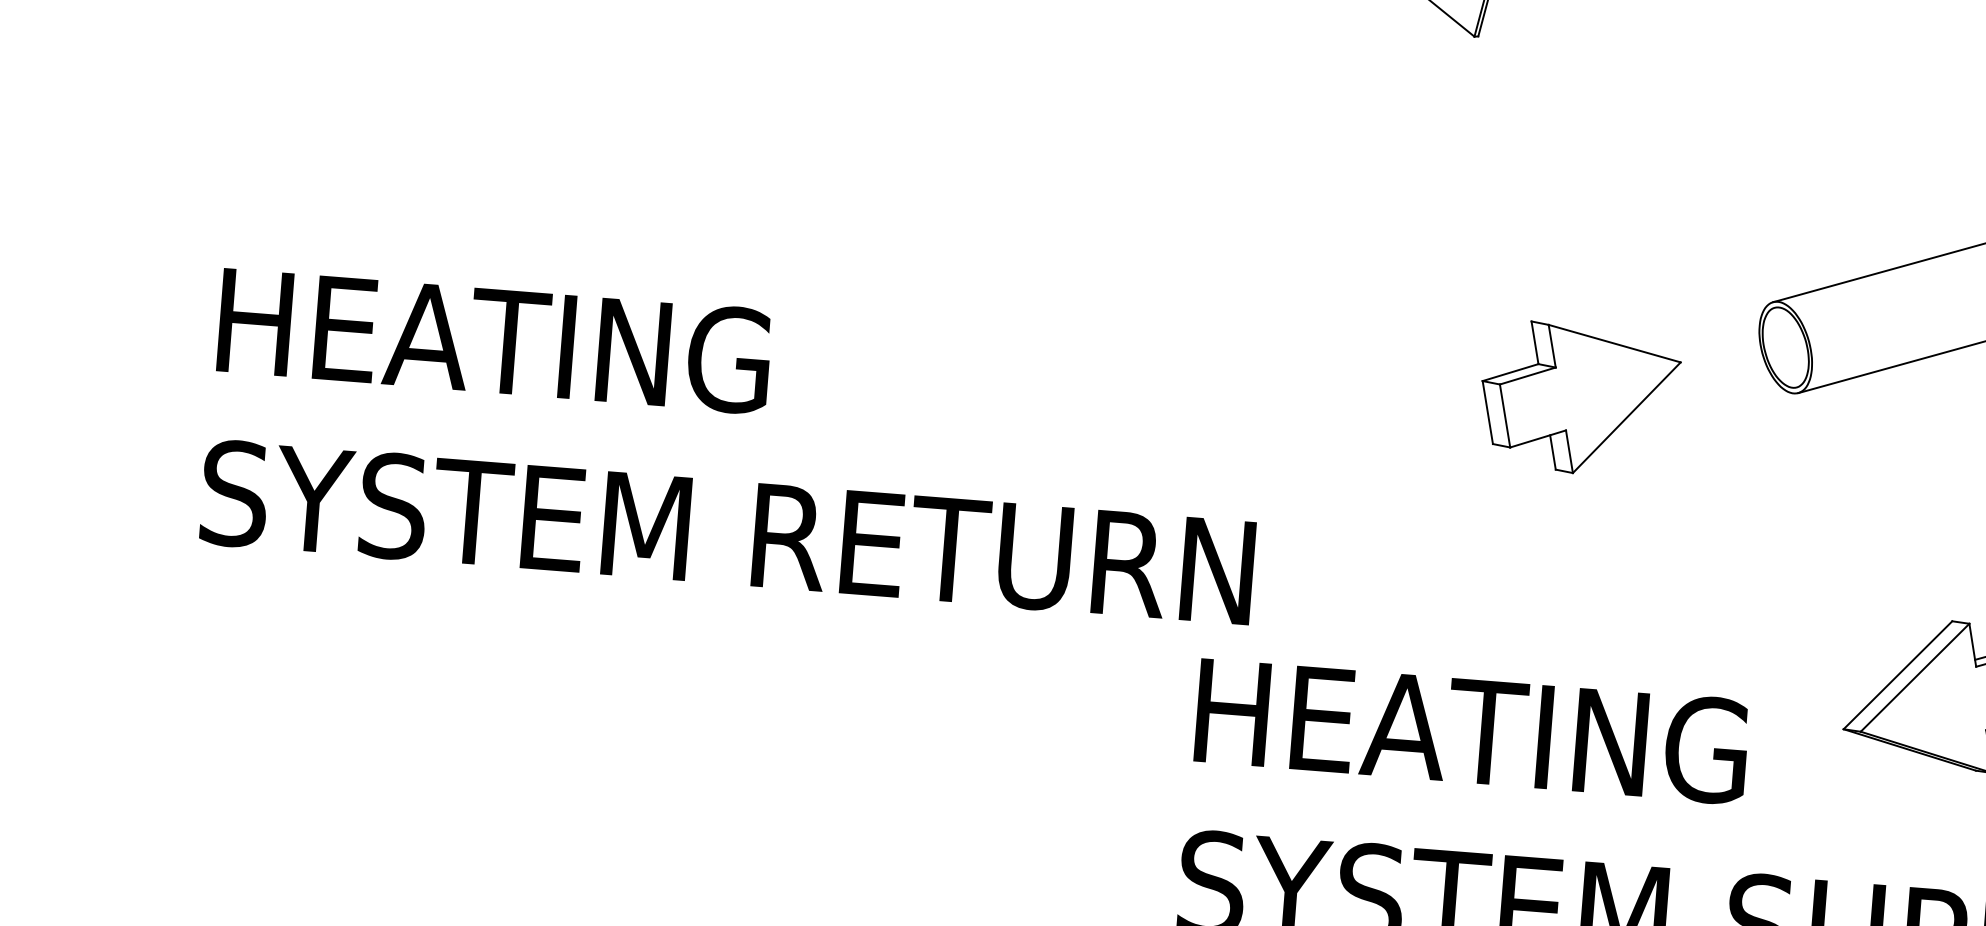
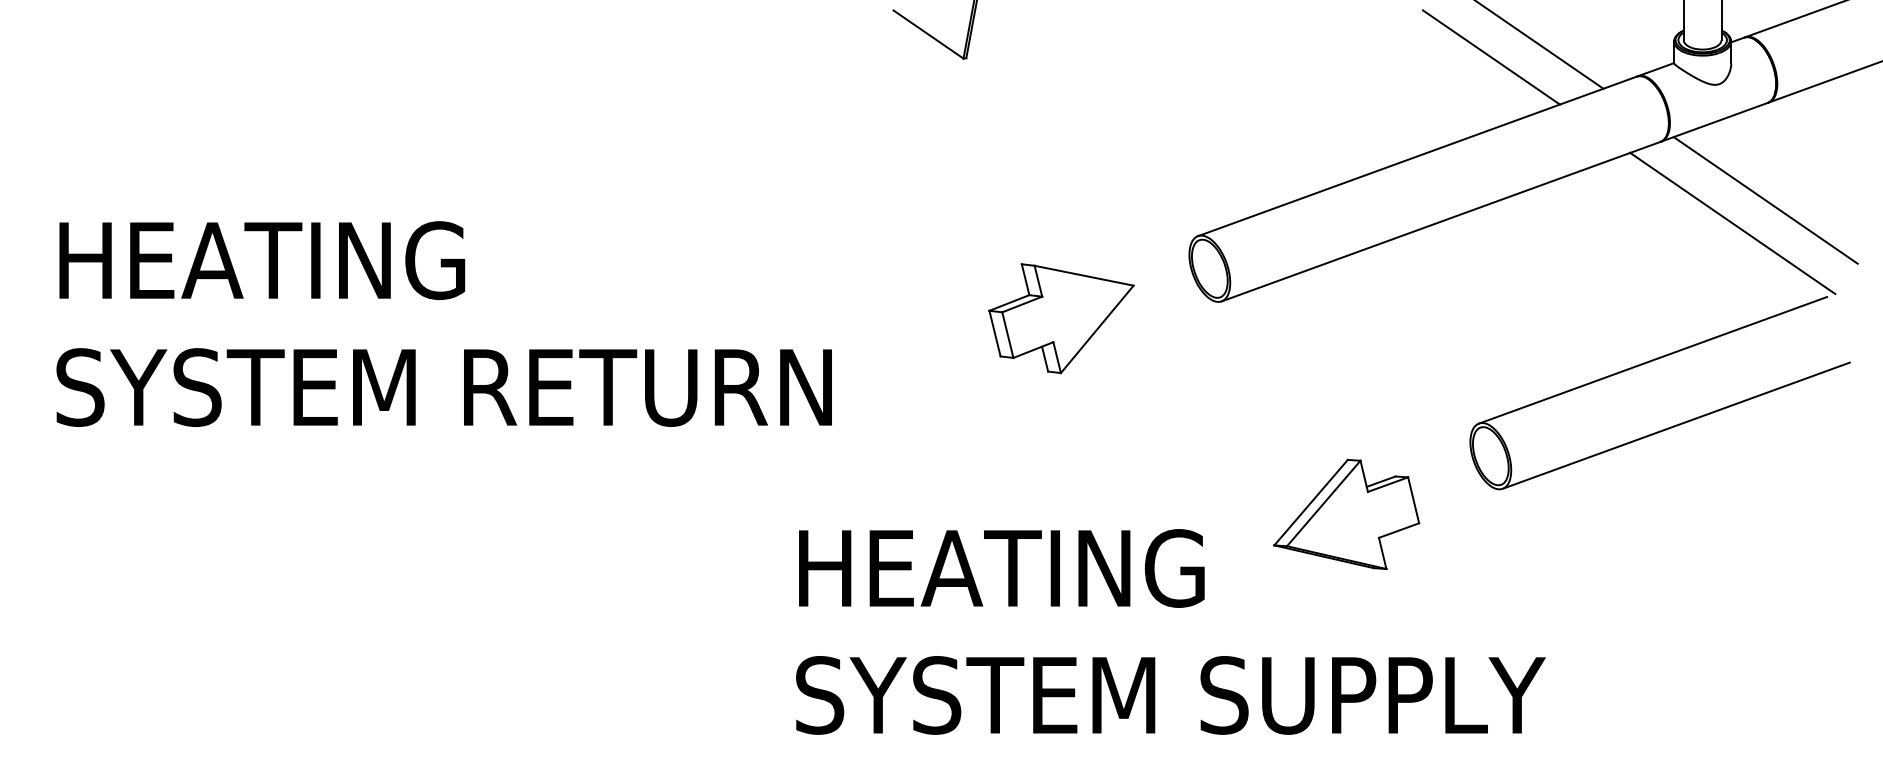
text: (733, 445) -> (443, 323), moved

